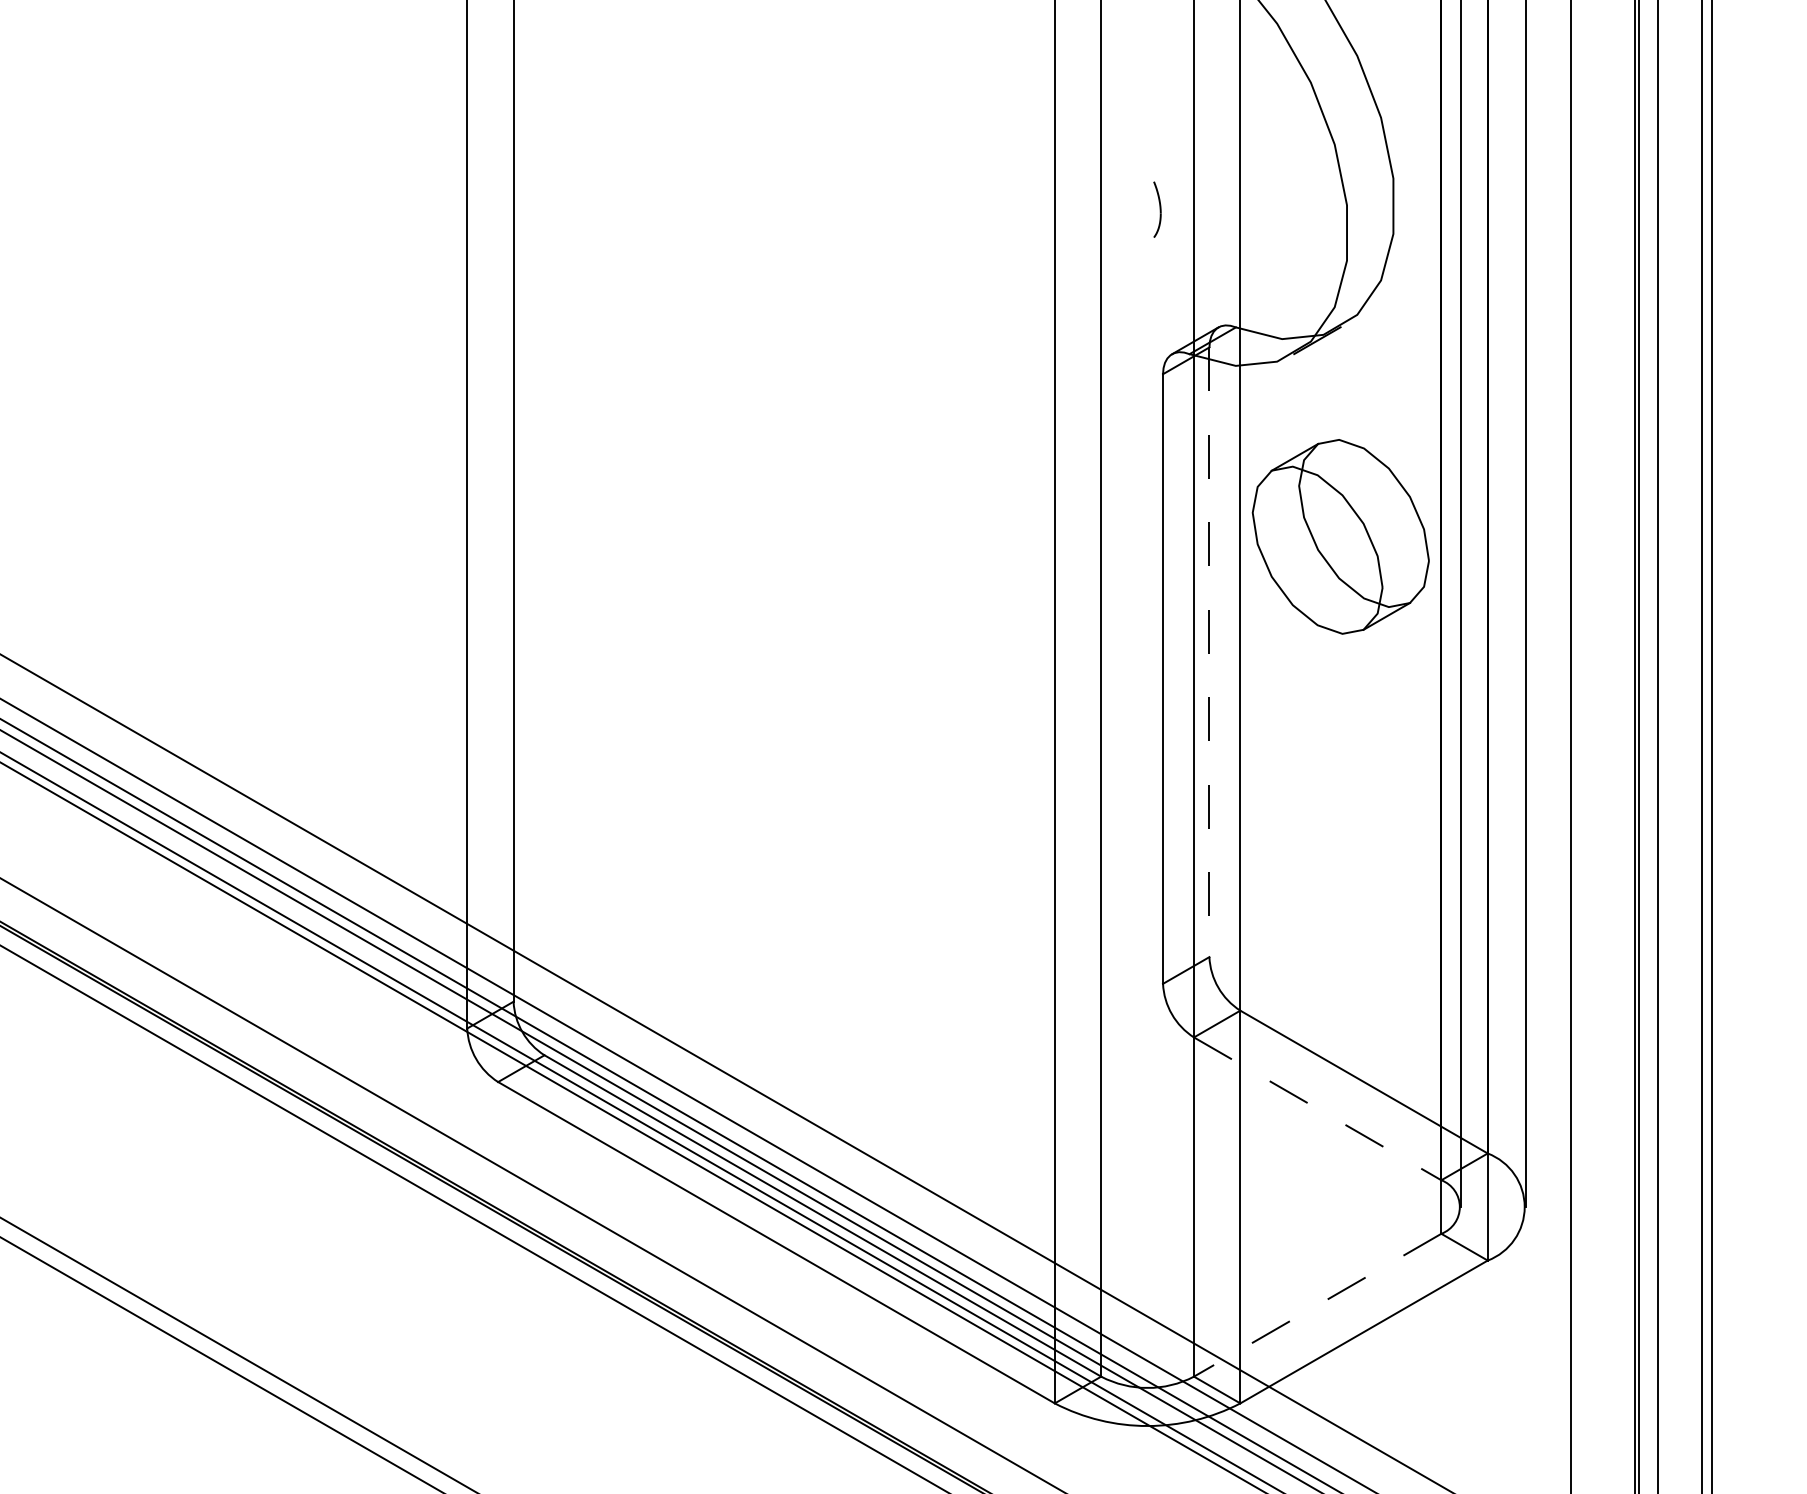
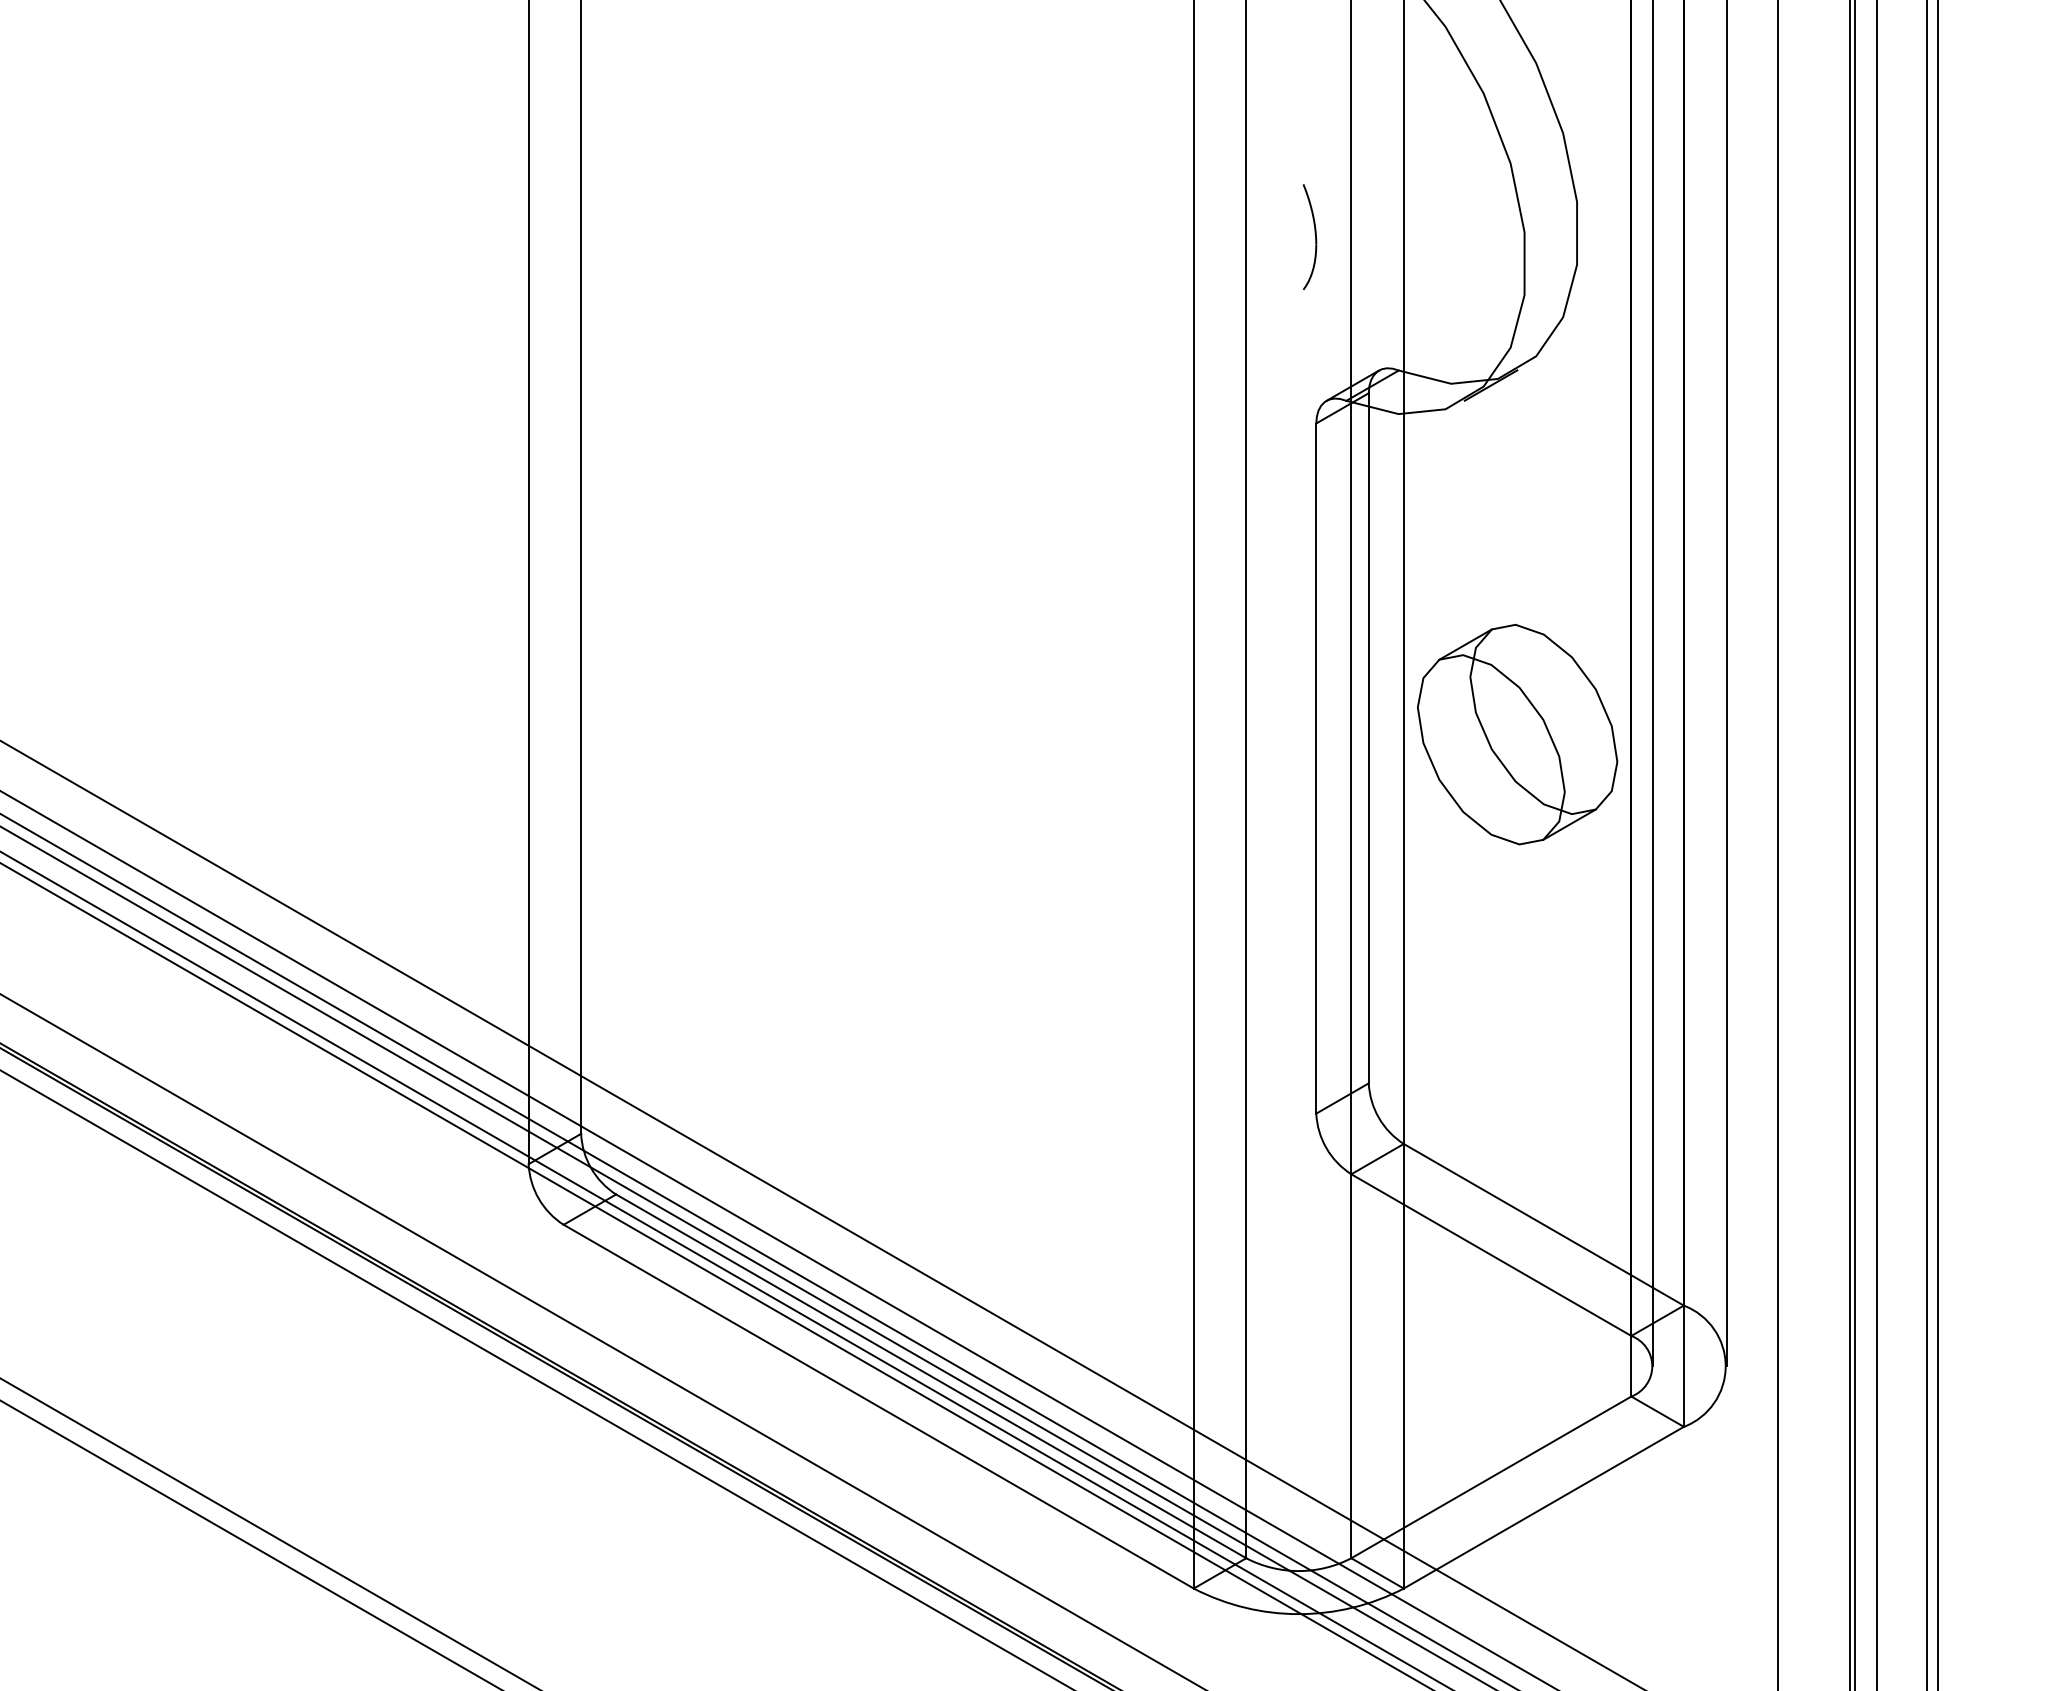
part: (1157, 209) -> (1309, 237), size x1.67
part: (1340, 536) -> (1517, 734), moved
line: (1209, 652) -> (1368, 738), dashed -> solid
line: (1317, 1109) -> (1491, 1255), dashed -> solid
line: (1317, 1305) -> (1491, 1477), dashed -> solid

